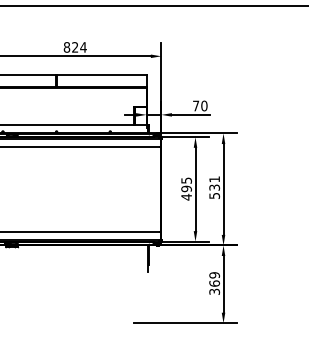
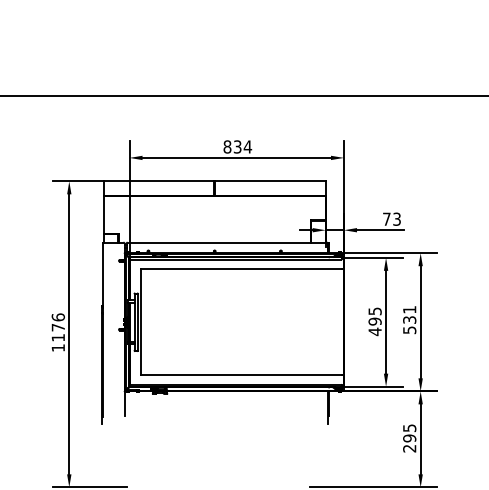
text: (75, 47) -> (237, 146), 824 -> 834
text: (204, 105) -> (397, 218), 70 -> 73
text: (214, 283) -> (409, 438), 369 -> 295

